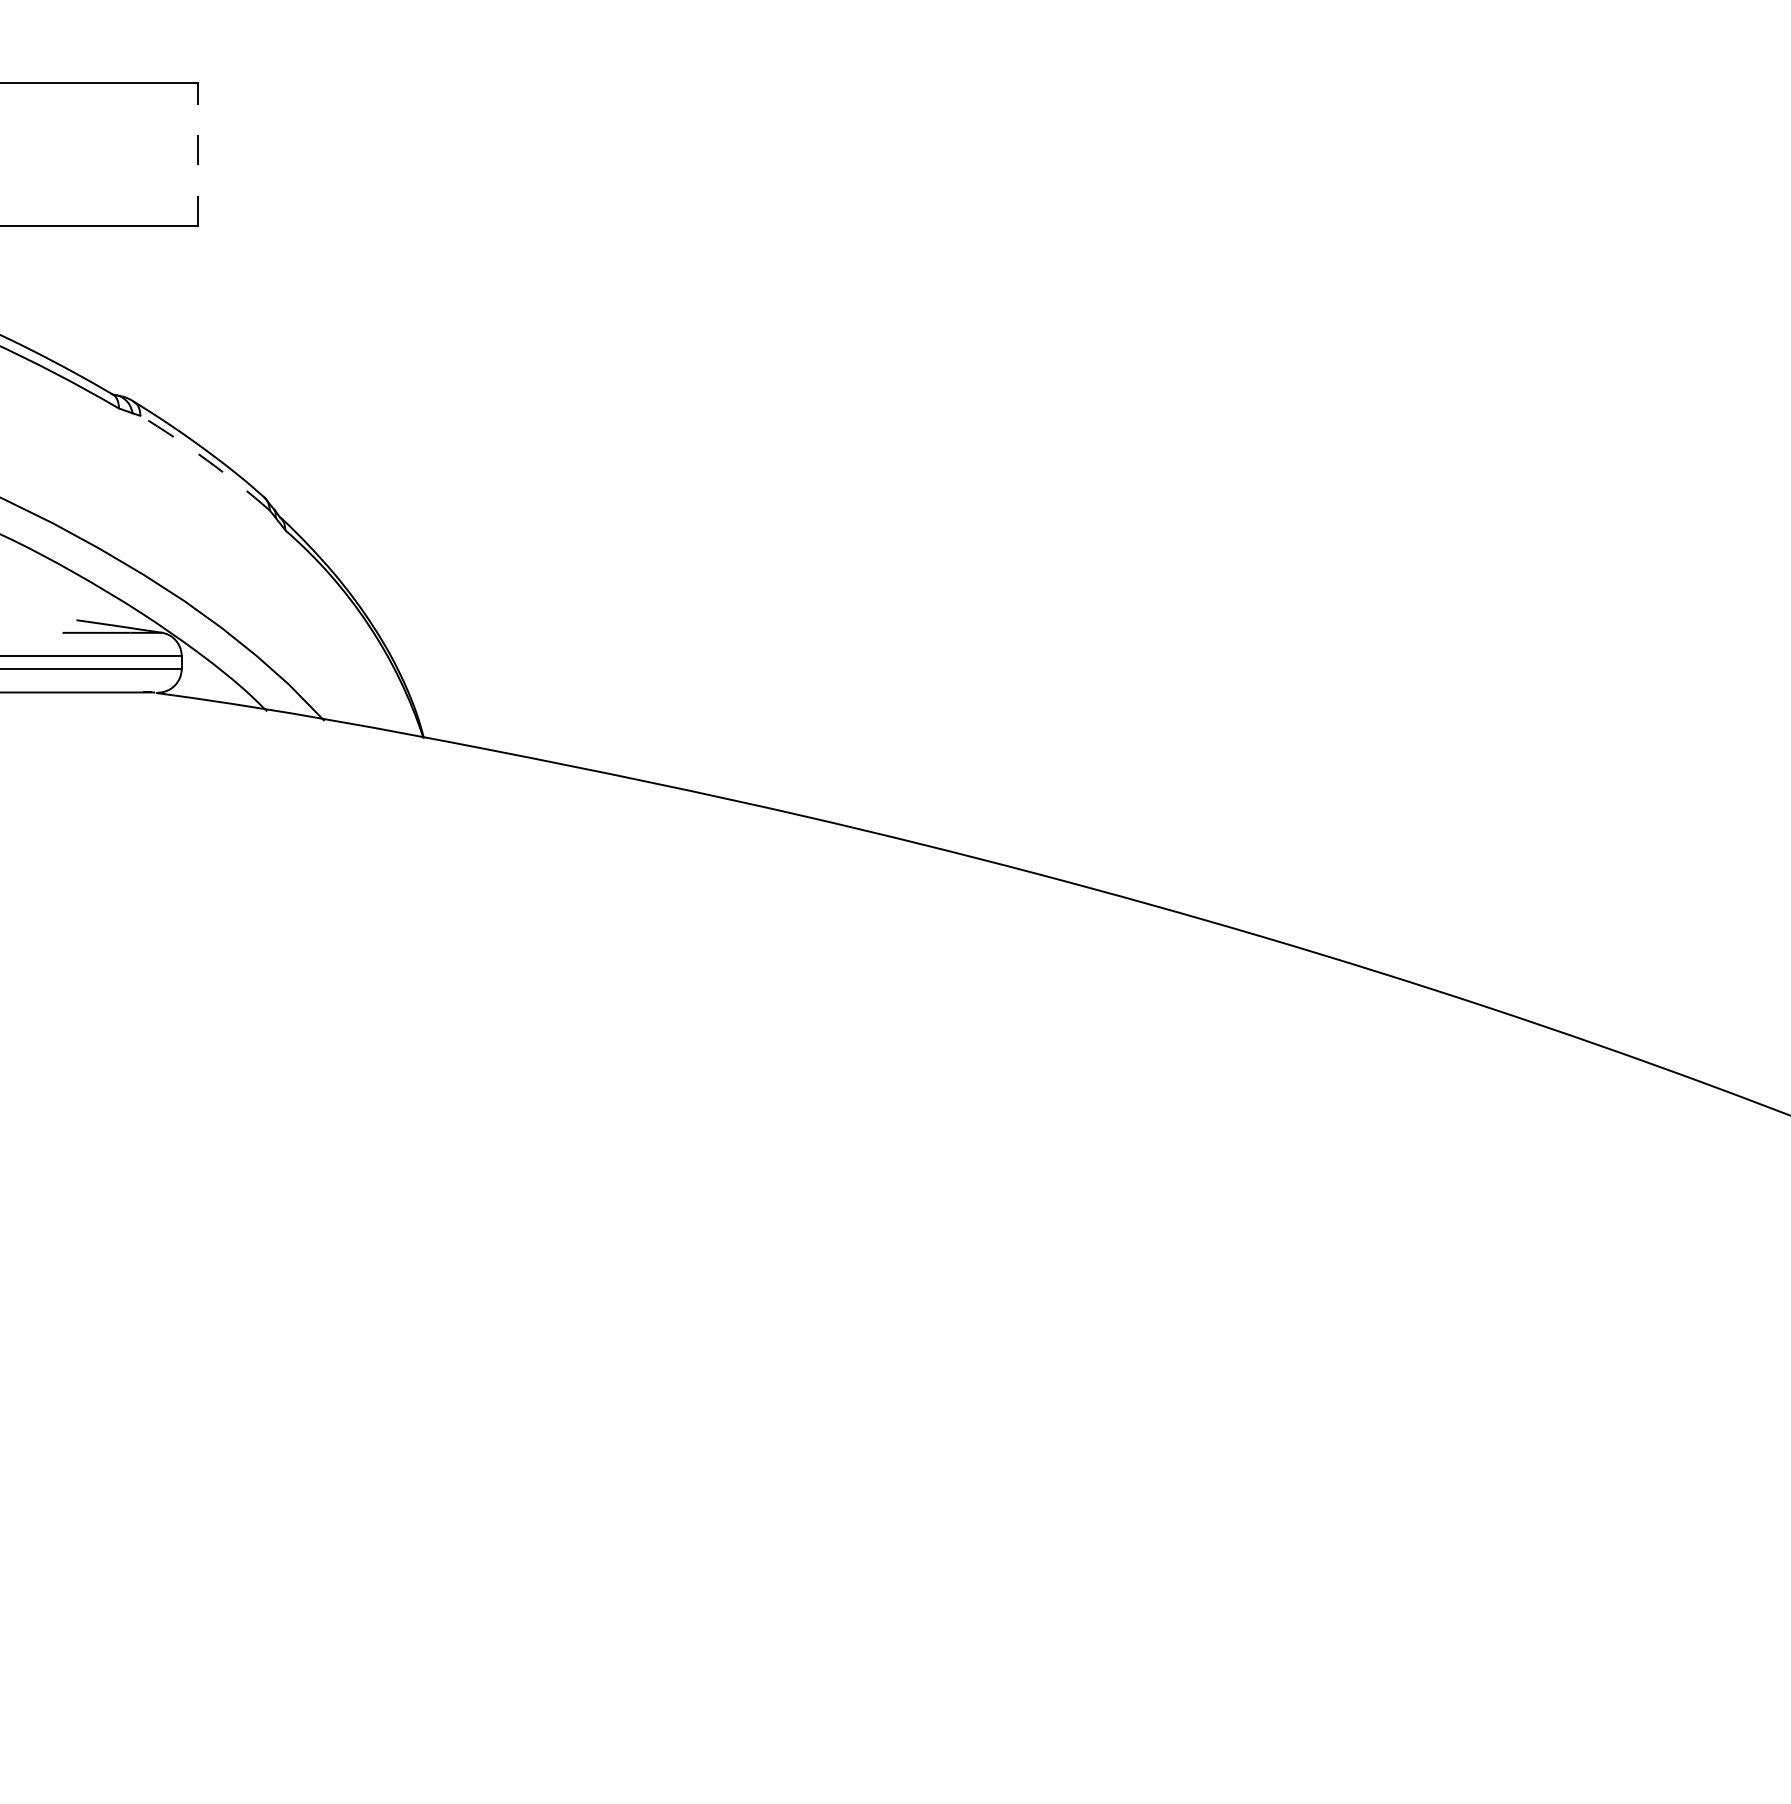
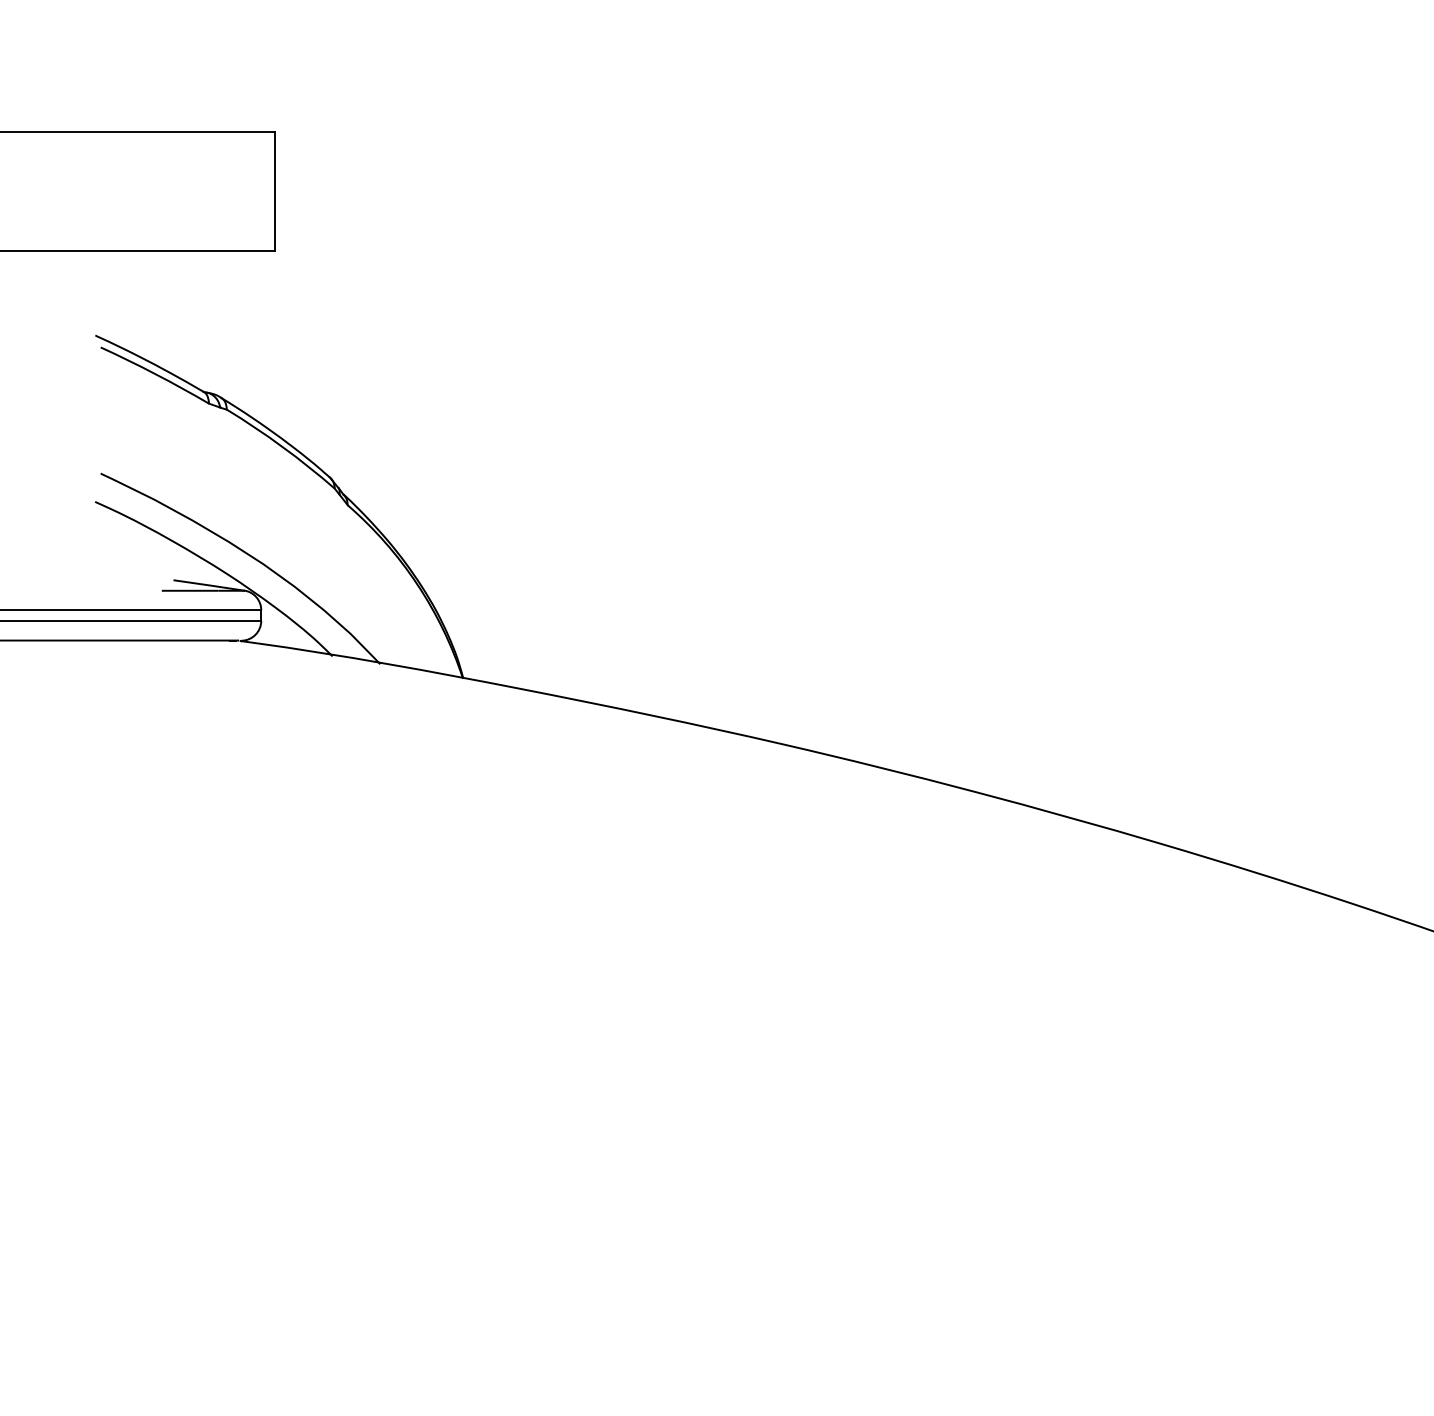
line: (197, 154) -> (274, 191), dashed -> solid
arc: (207, 460) -> (282, 446), dashed -> solid

